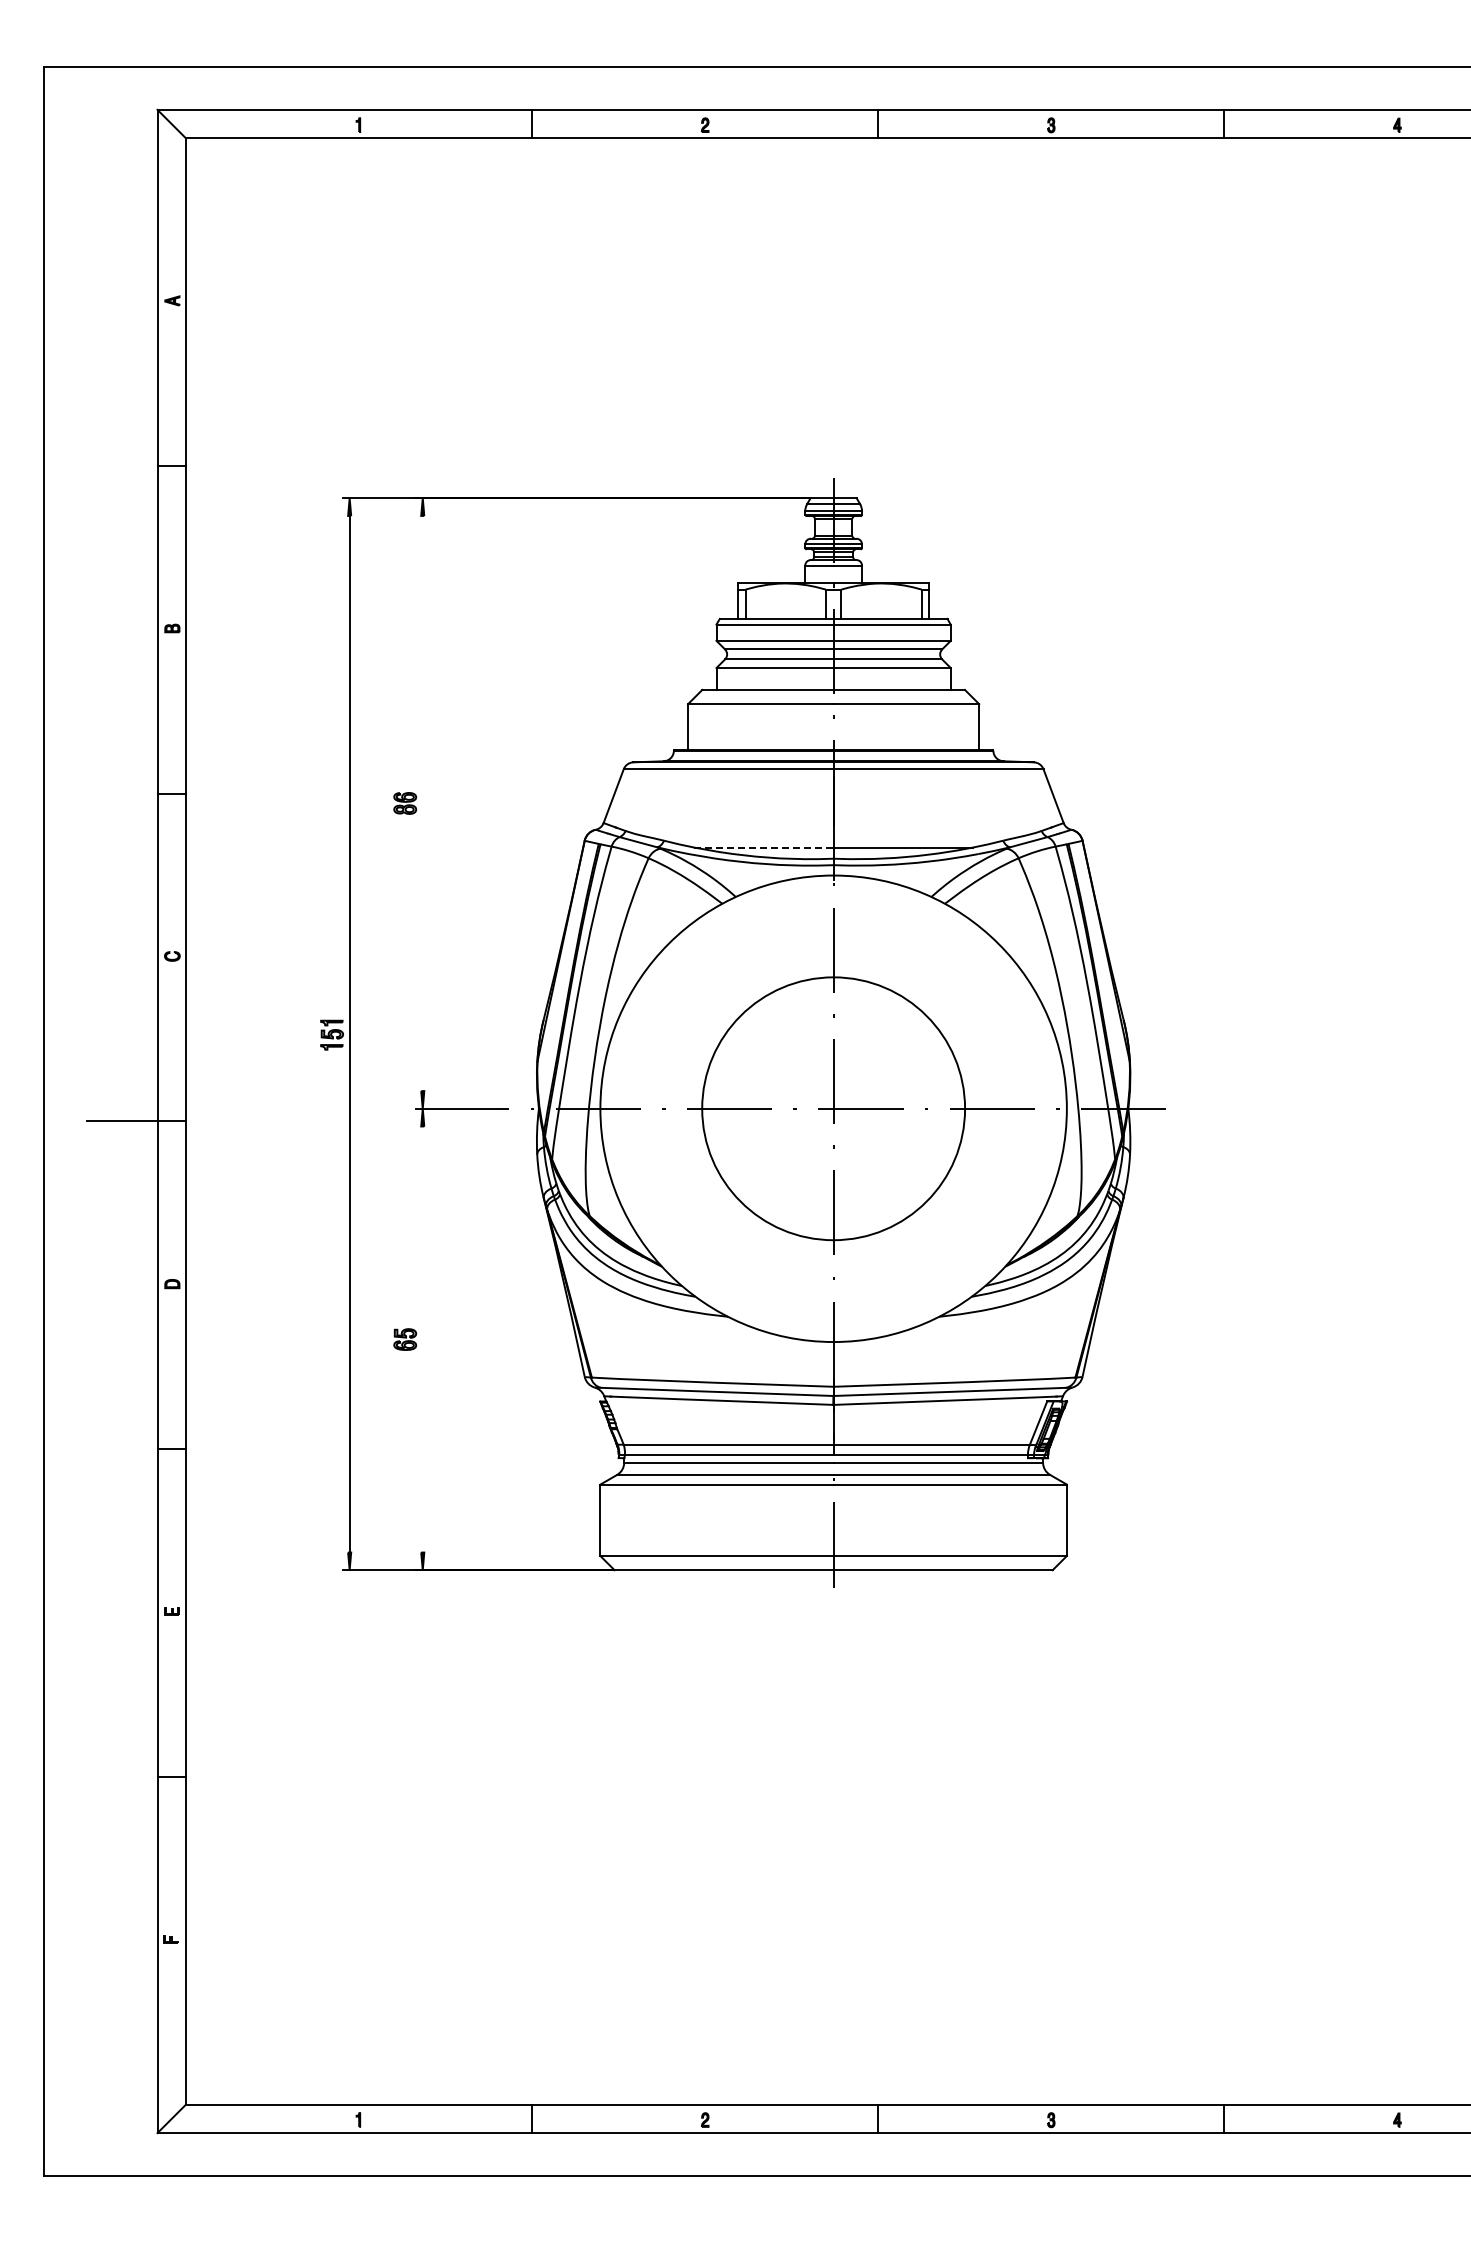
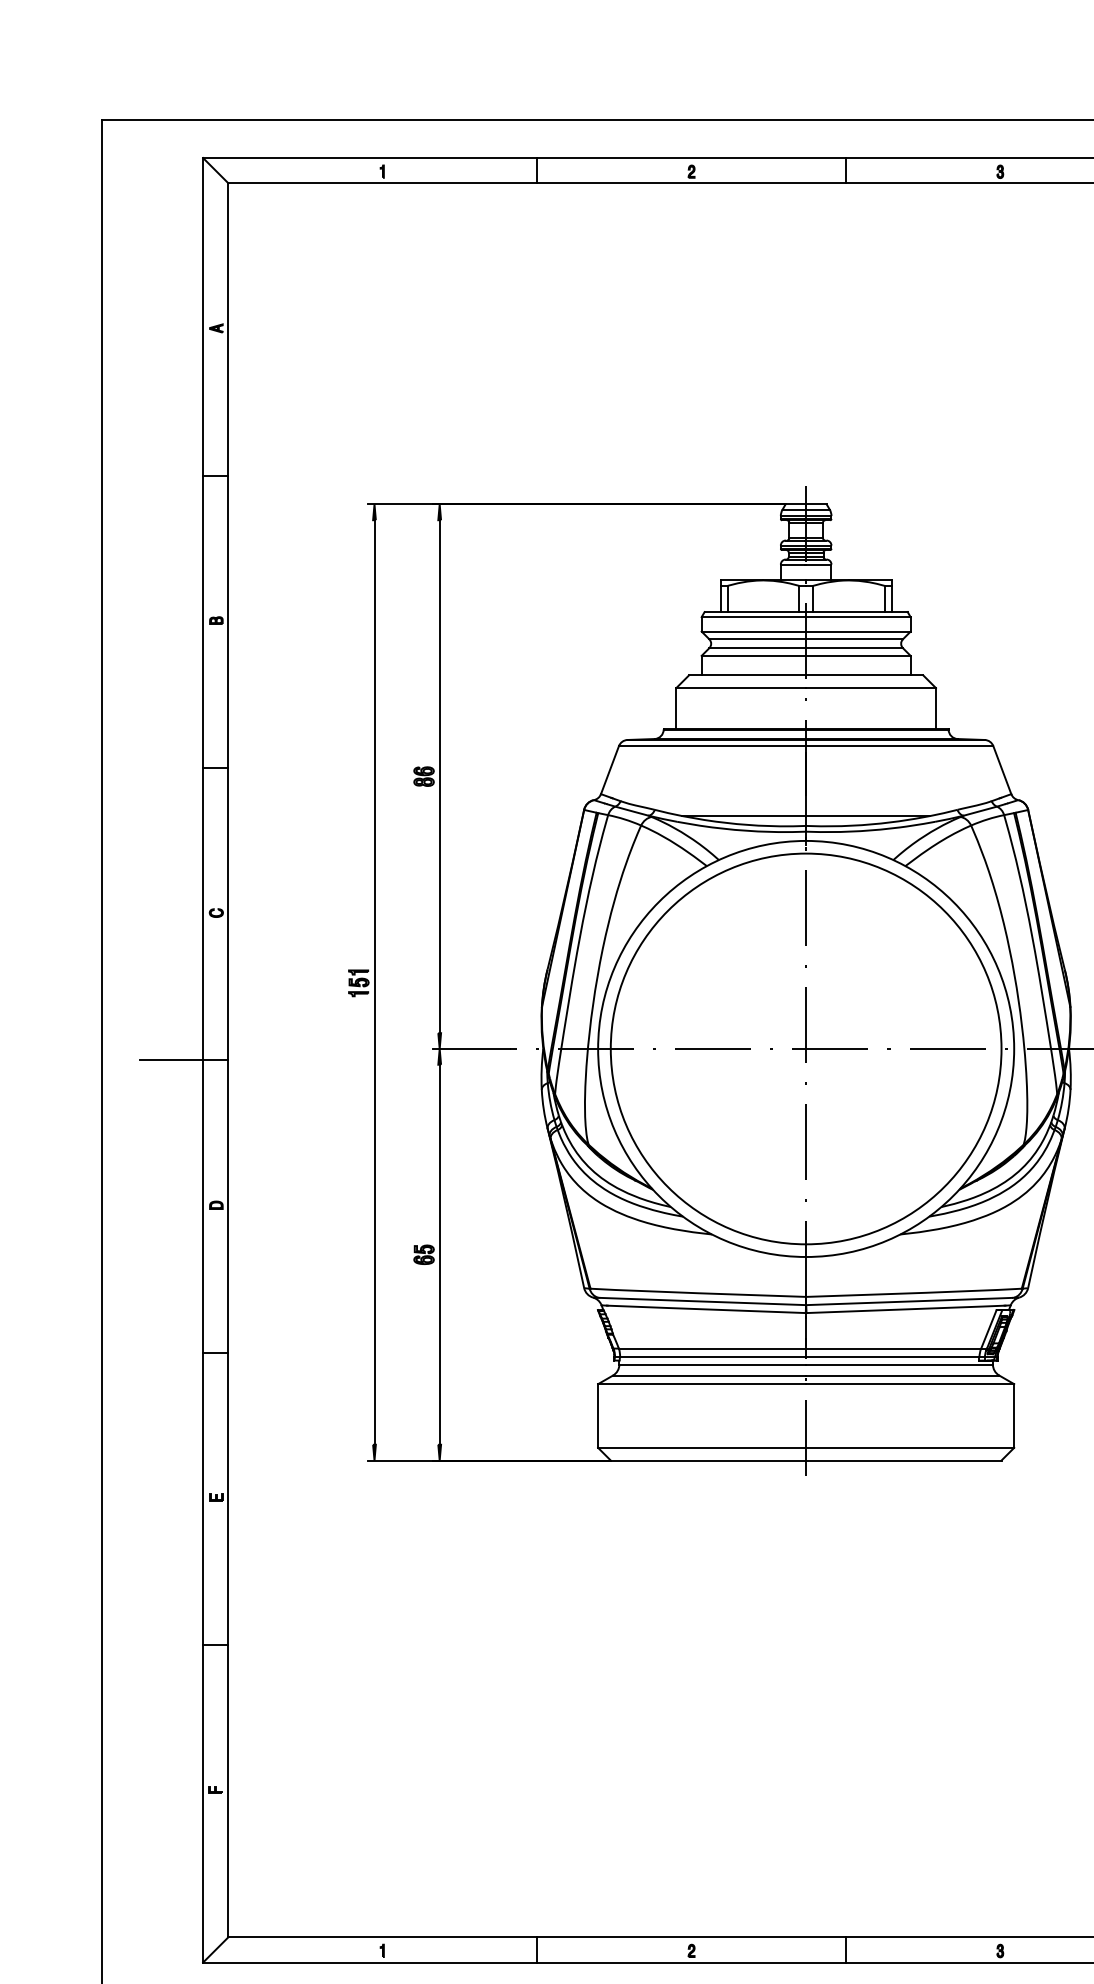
line: (422, 803) -> (439, 776), added
line: (764, 847) -> (744, 815), dashed -> solid
circle: (833, 1108) -> (806, 1048), size x1.67
line: (422, 1339) -> (439, 1254), added

